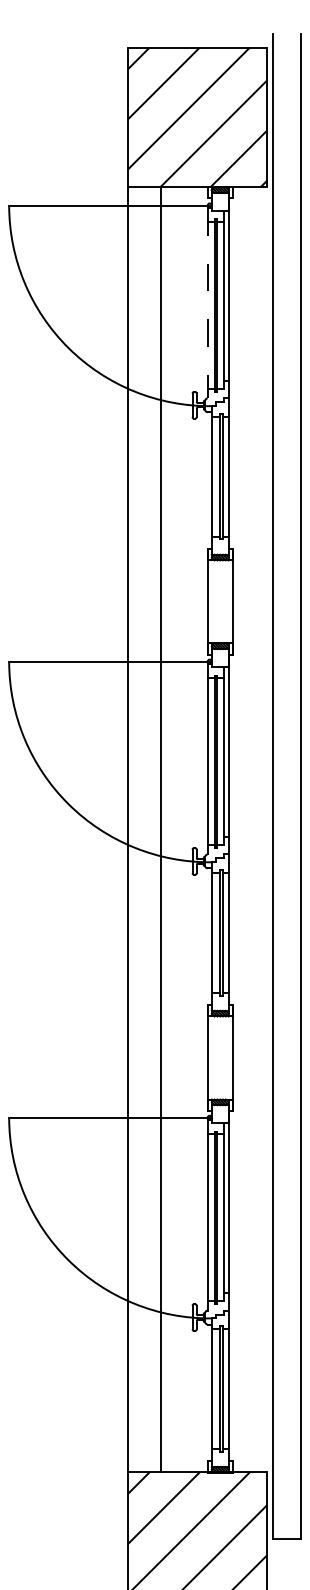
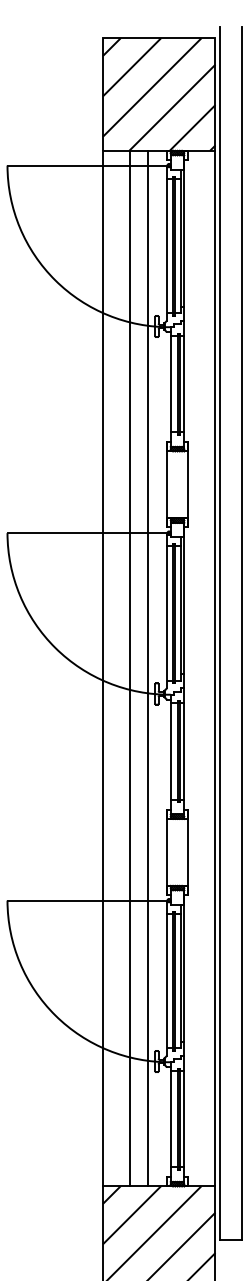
line: (207, 303) -> (167, 244), dashed -> solid
line: (184, 829) -> (148, 668), added
line: (267, 829) -> (215, 668), added

